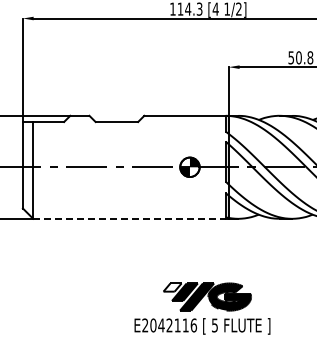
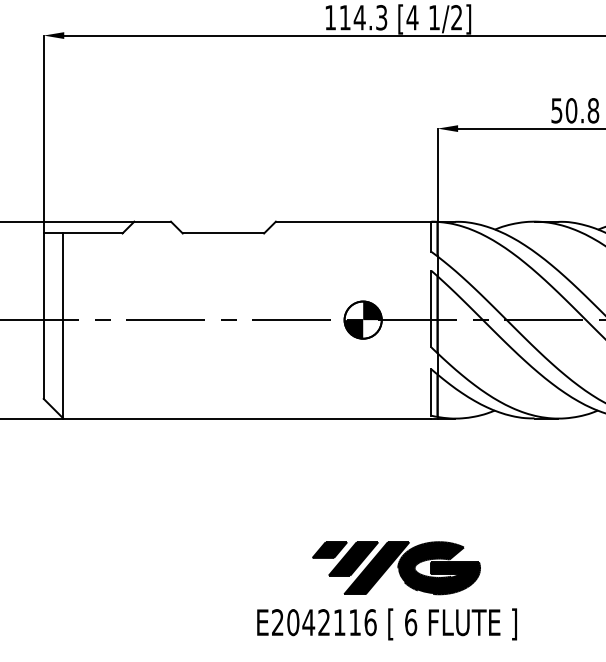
line: (129, 218) -> (247, 418), dashed -> solid
fill: (172, 287) -> (329, 549), added
text: (214, 325) -> (410, 622), 5 -> 6

